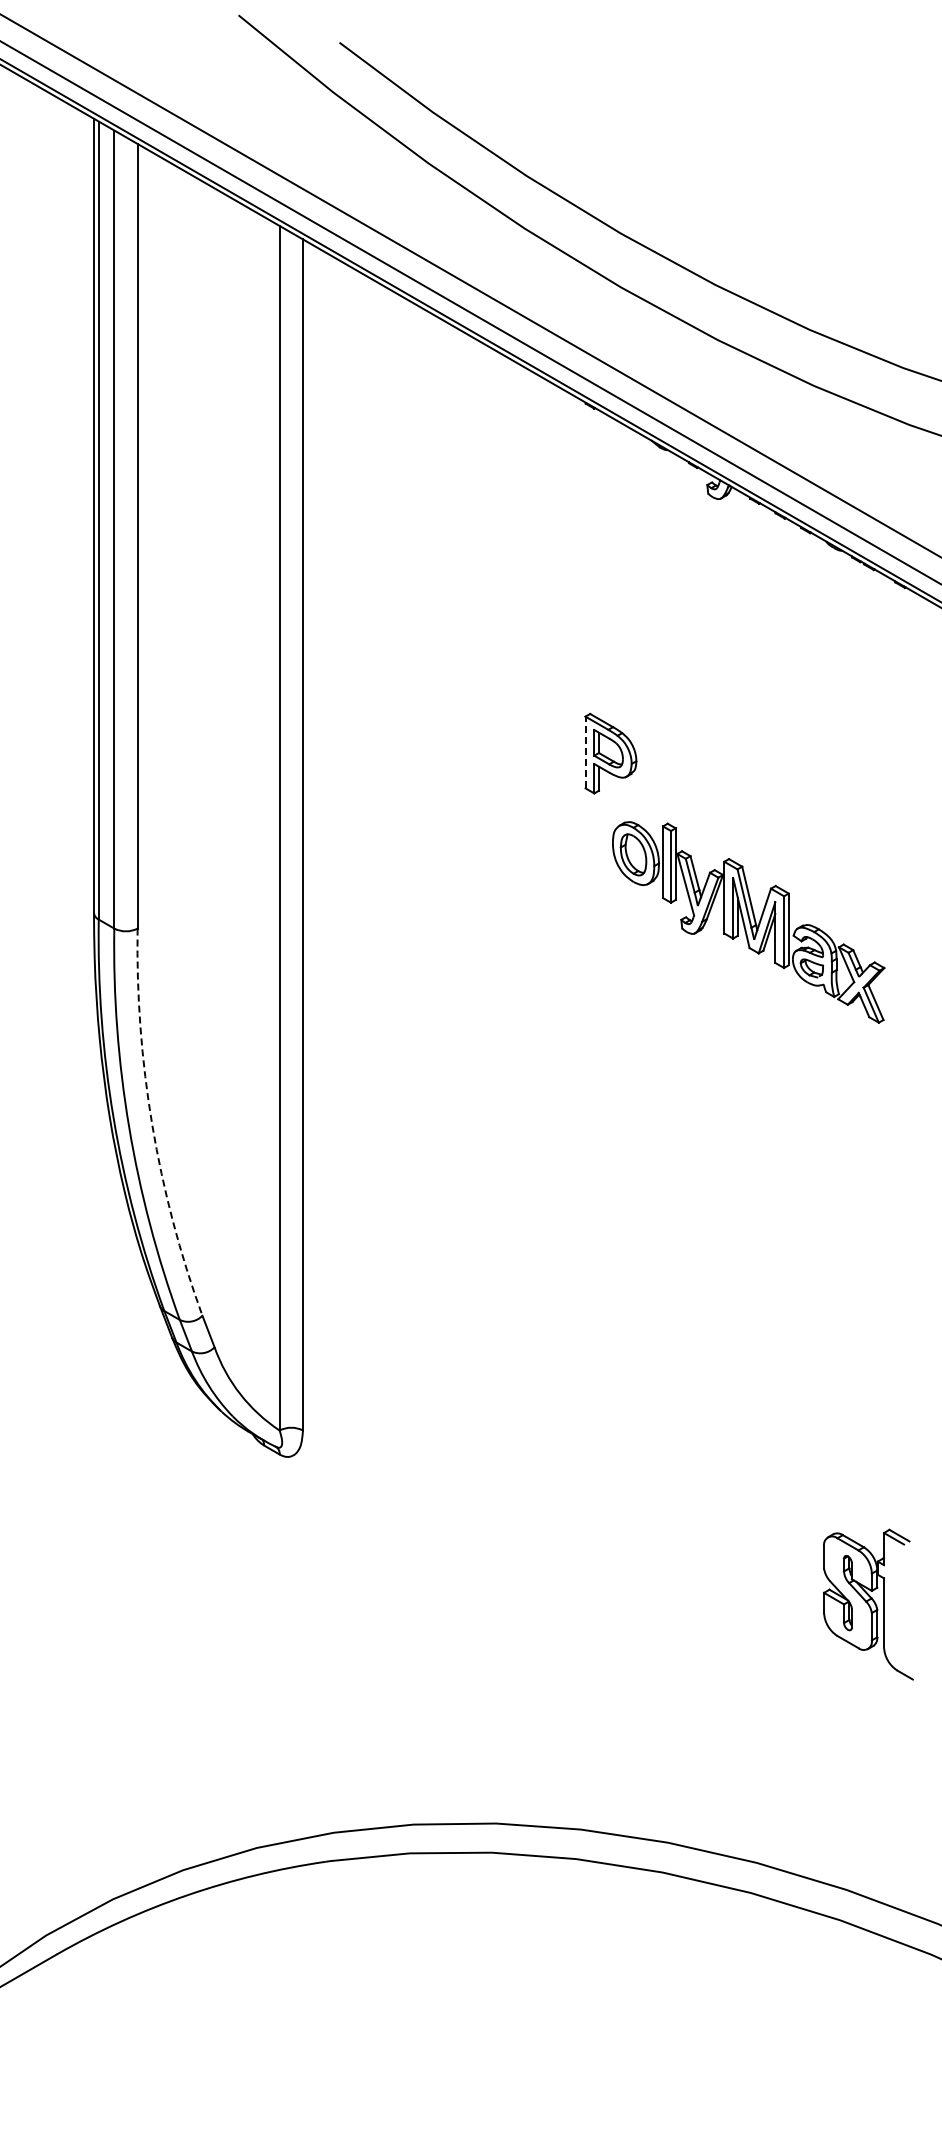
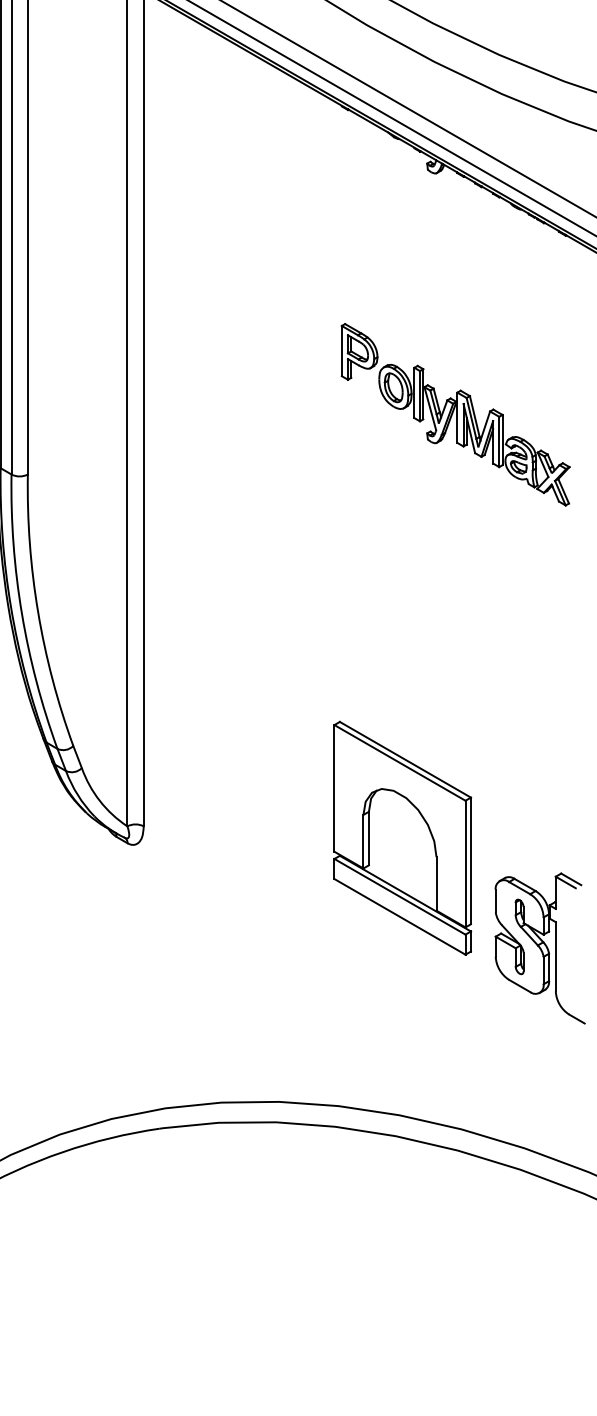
line: (585, 752) -> (341, 351), dashed -> solid
part: (748, 922) -> (474, 435), moved
arc: (152, 1125) -> (38, 612), dashed -> solid
part: (671, 1447) -> (402, 838), added
part: (868, 1604) -> (540, 948), size x1.43

